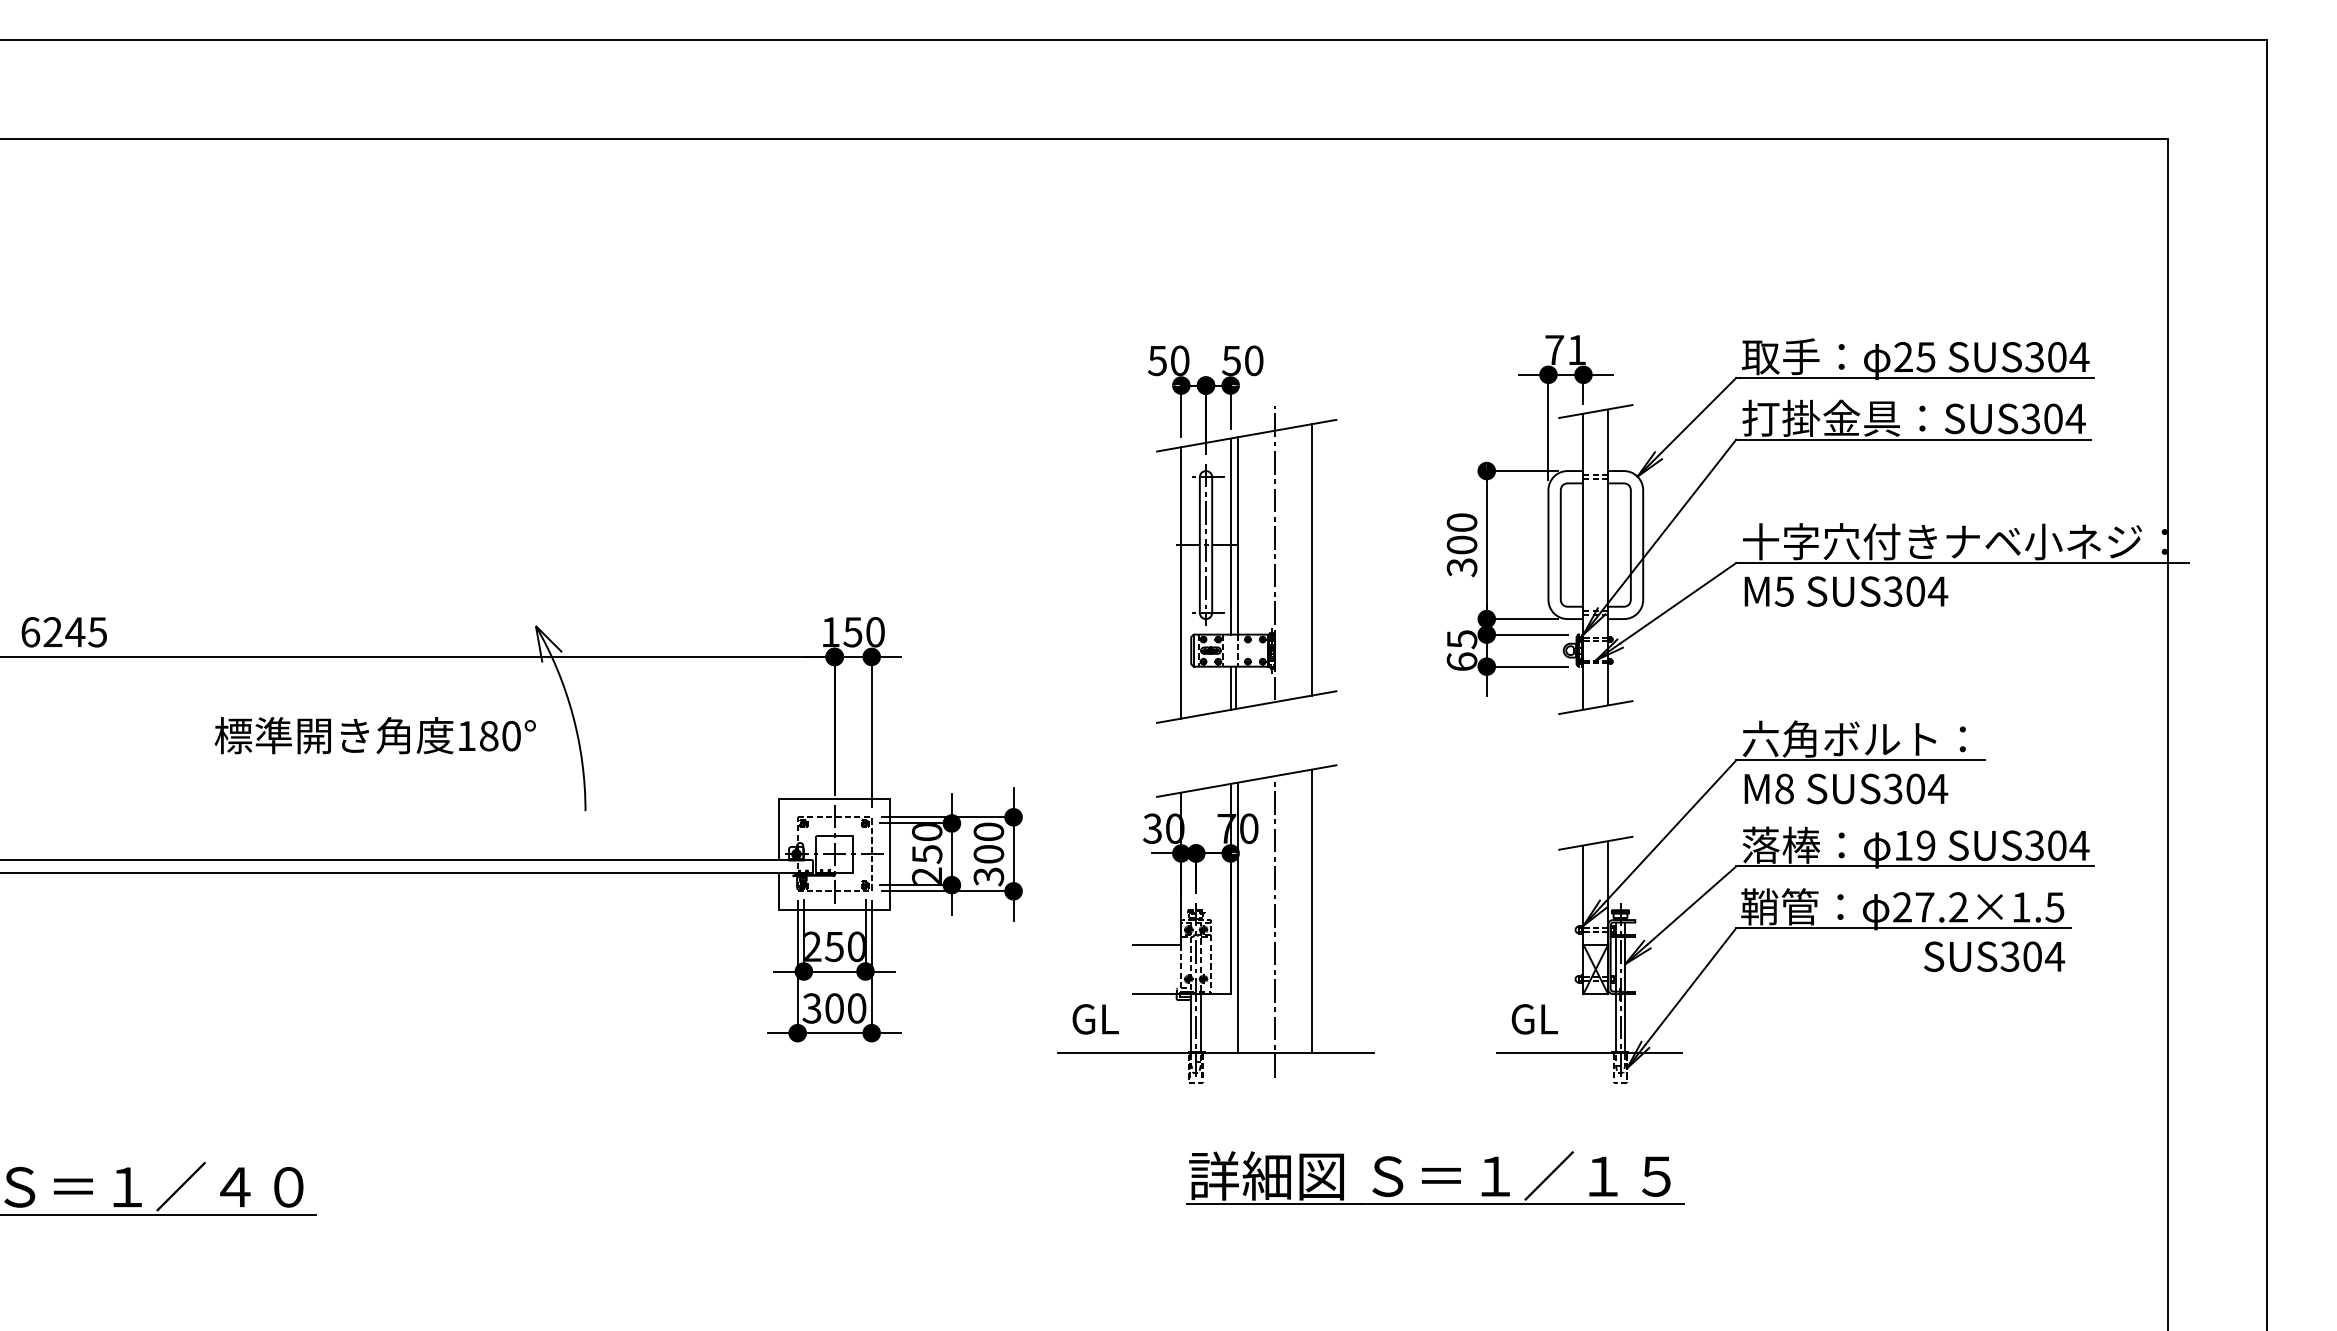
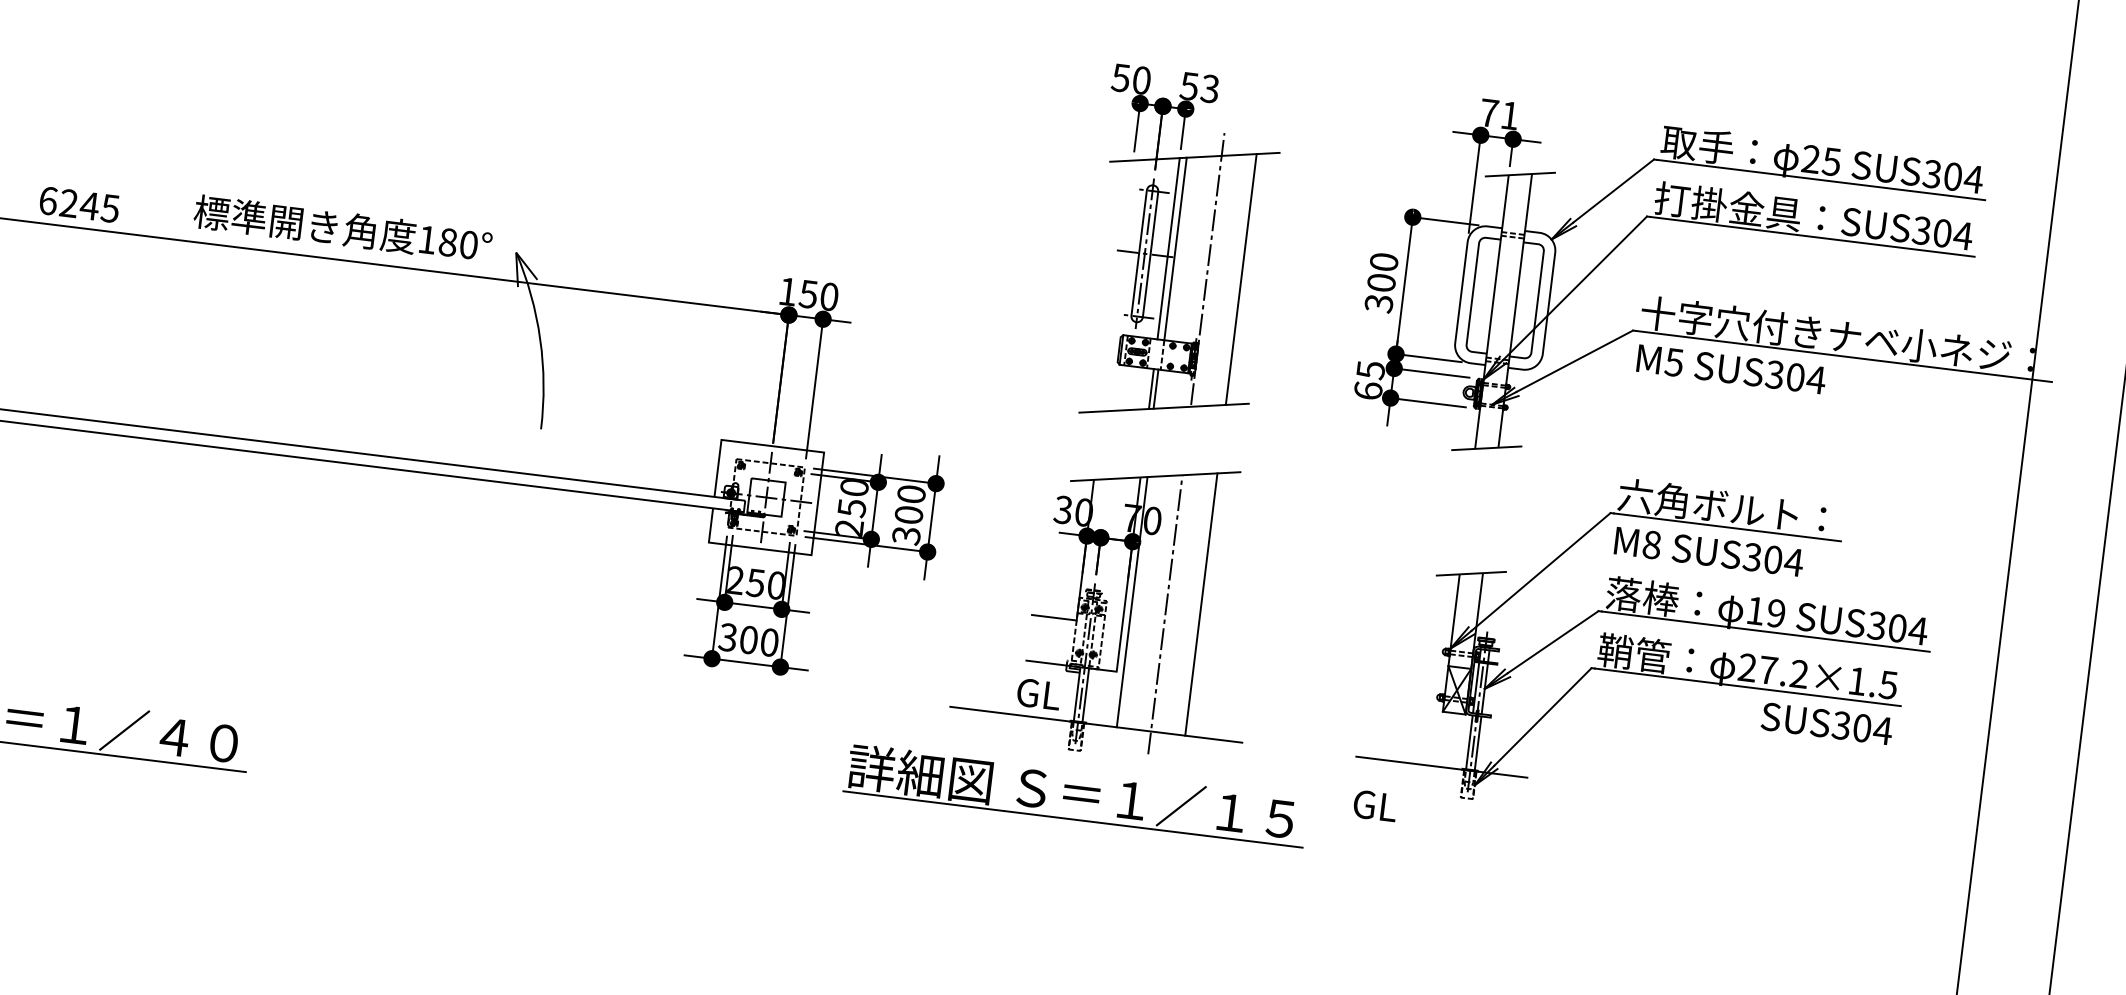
text: (1253, 360) -> (1209, 88), 50 -> 53
line: (1181, 582) -> (1117, 285), removed
text: (374, 735) -> (342, 228), moved
text: (1095, 1019) -> (1038, 694), moved
text: (1534, 1019) -> (1374, 806), moved
part: (1435, 1177) -> (1076, 794), moved

